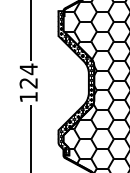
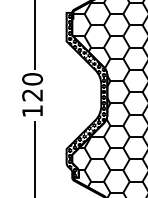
text: (28, 68) -> (32, 78), 124 -> 120

